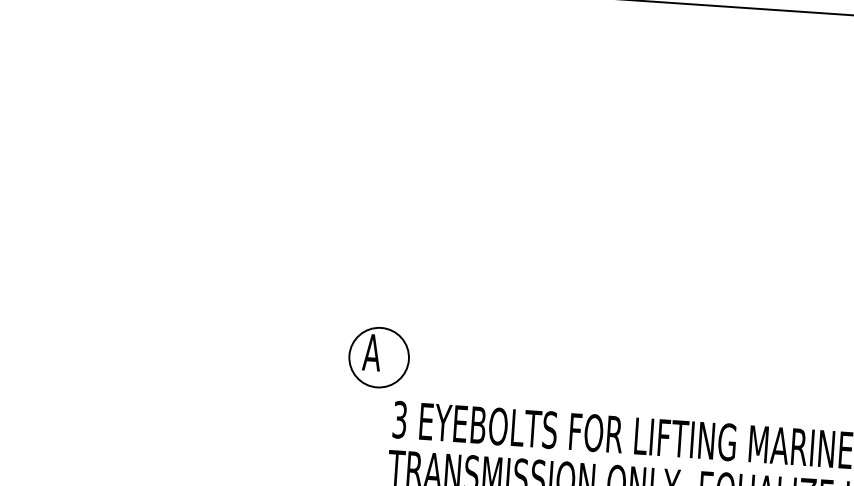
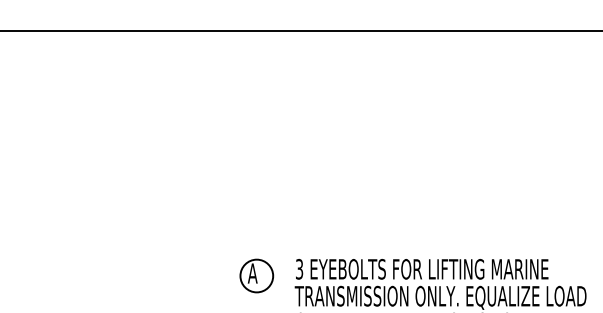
part: (378, 356) -> (256, 275), moved

